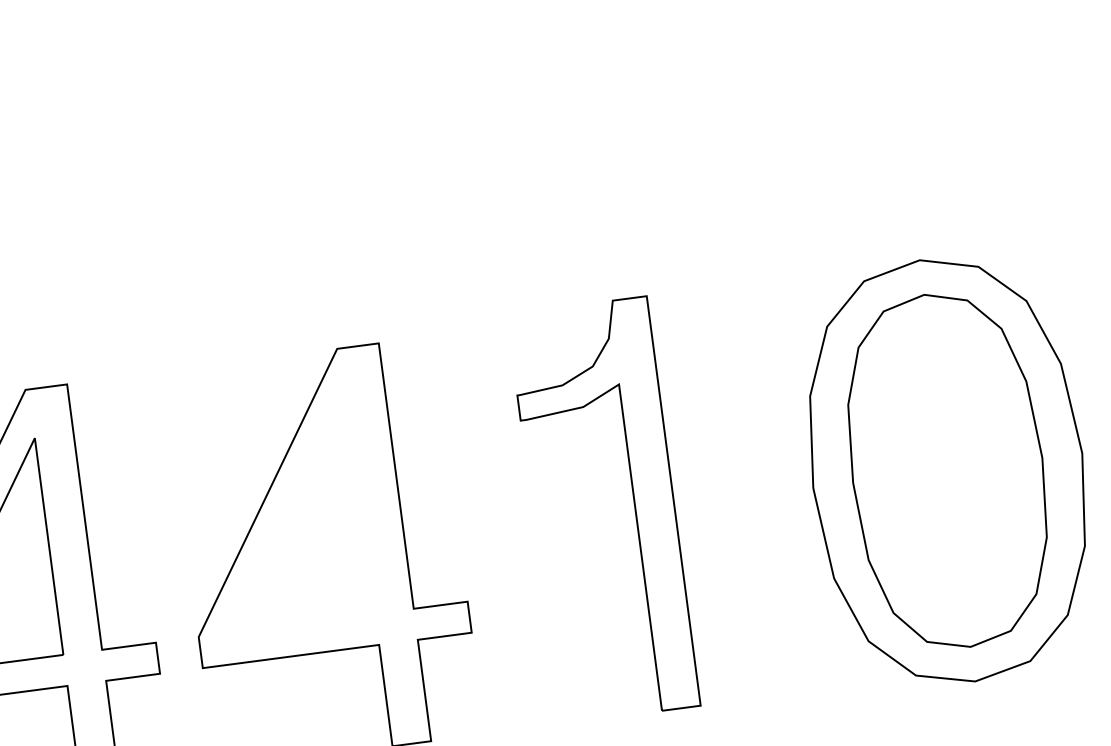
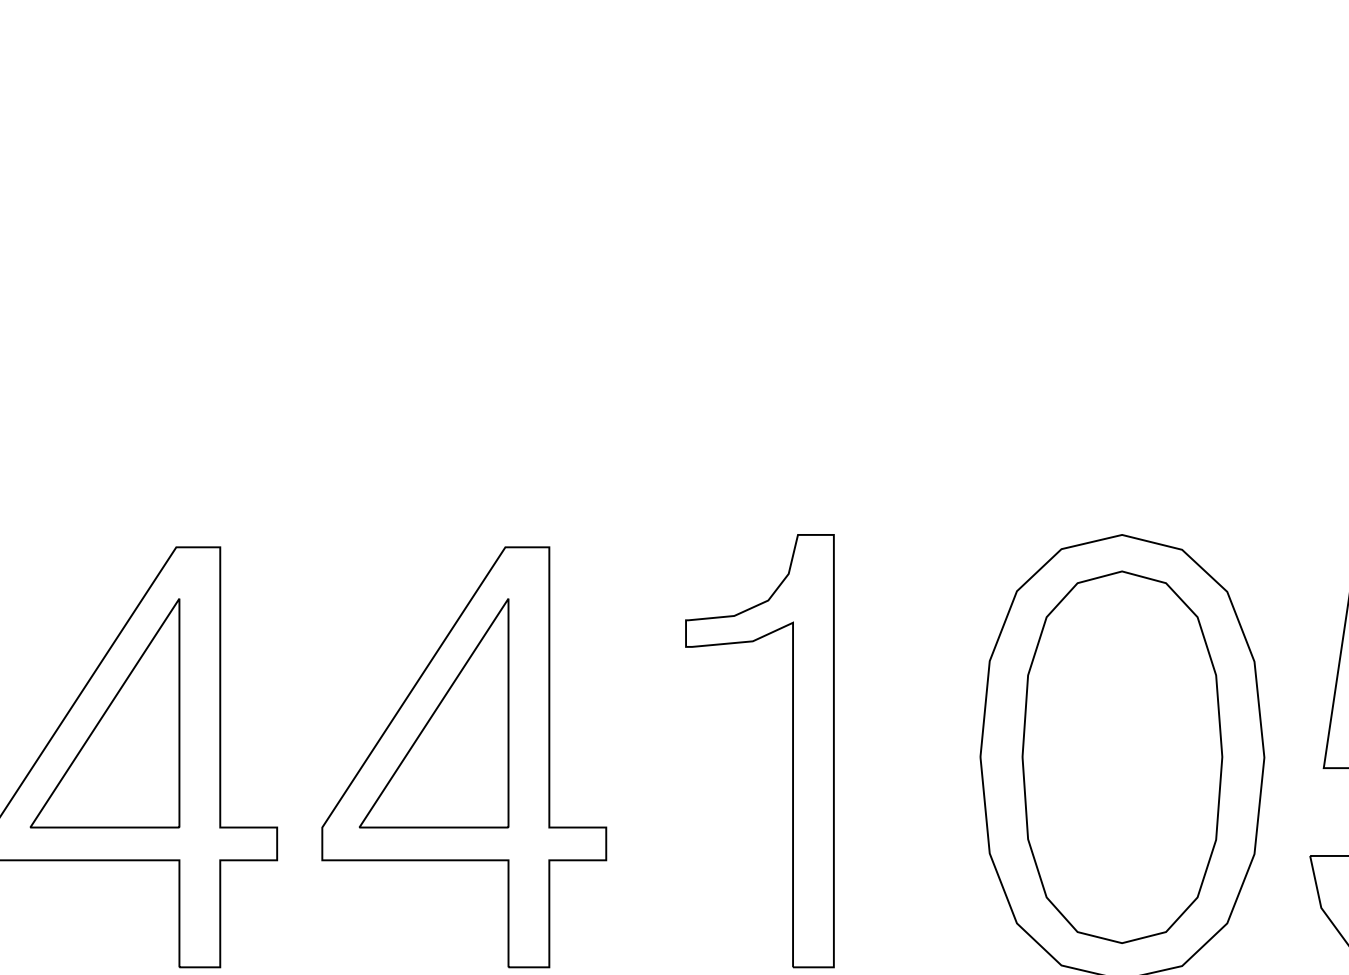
part: (289, 515) -> (433, 713), added

